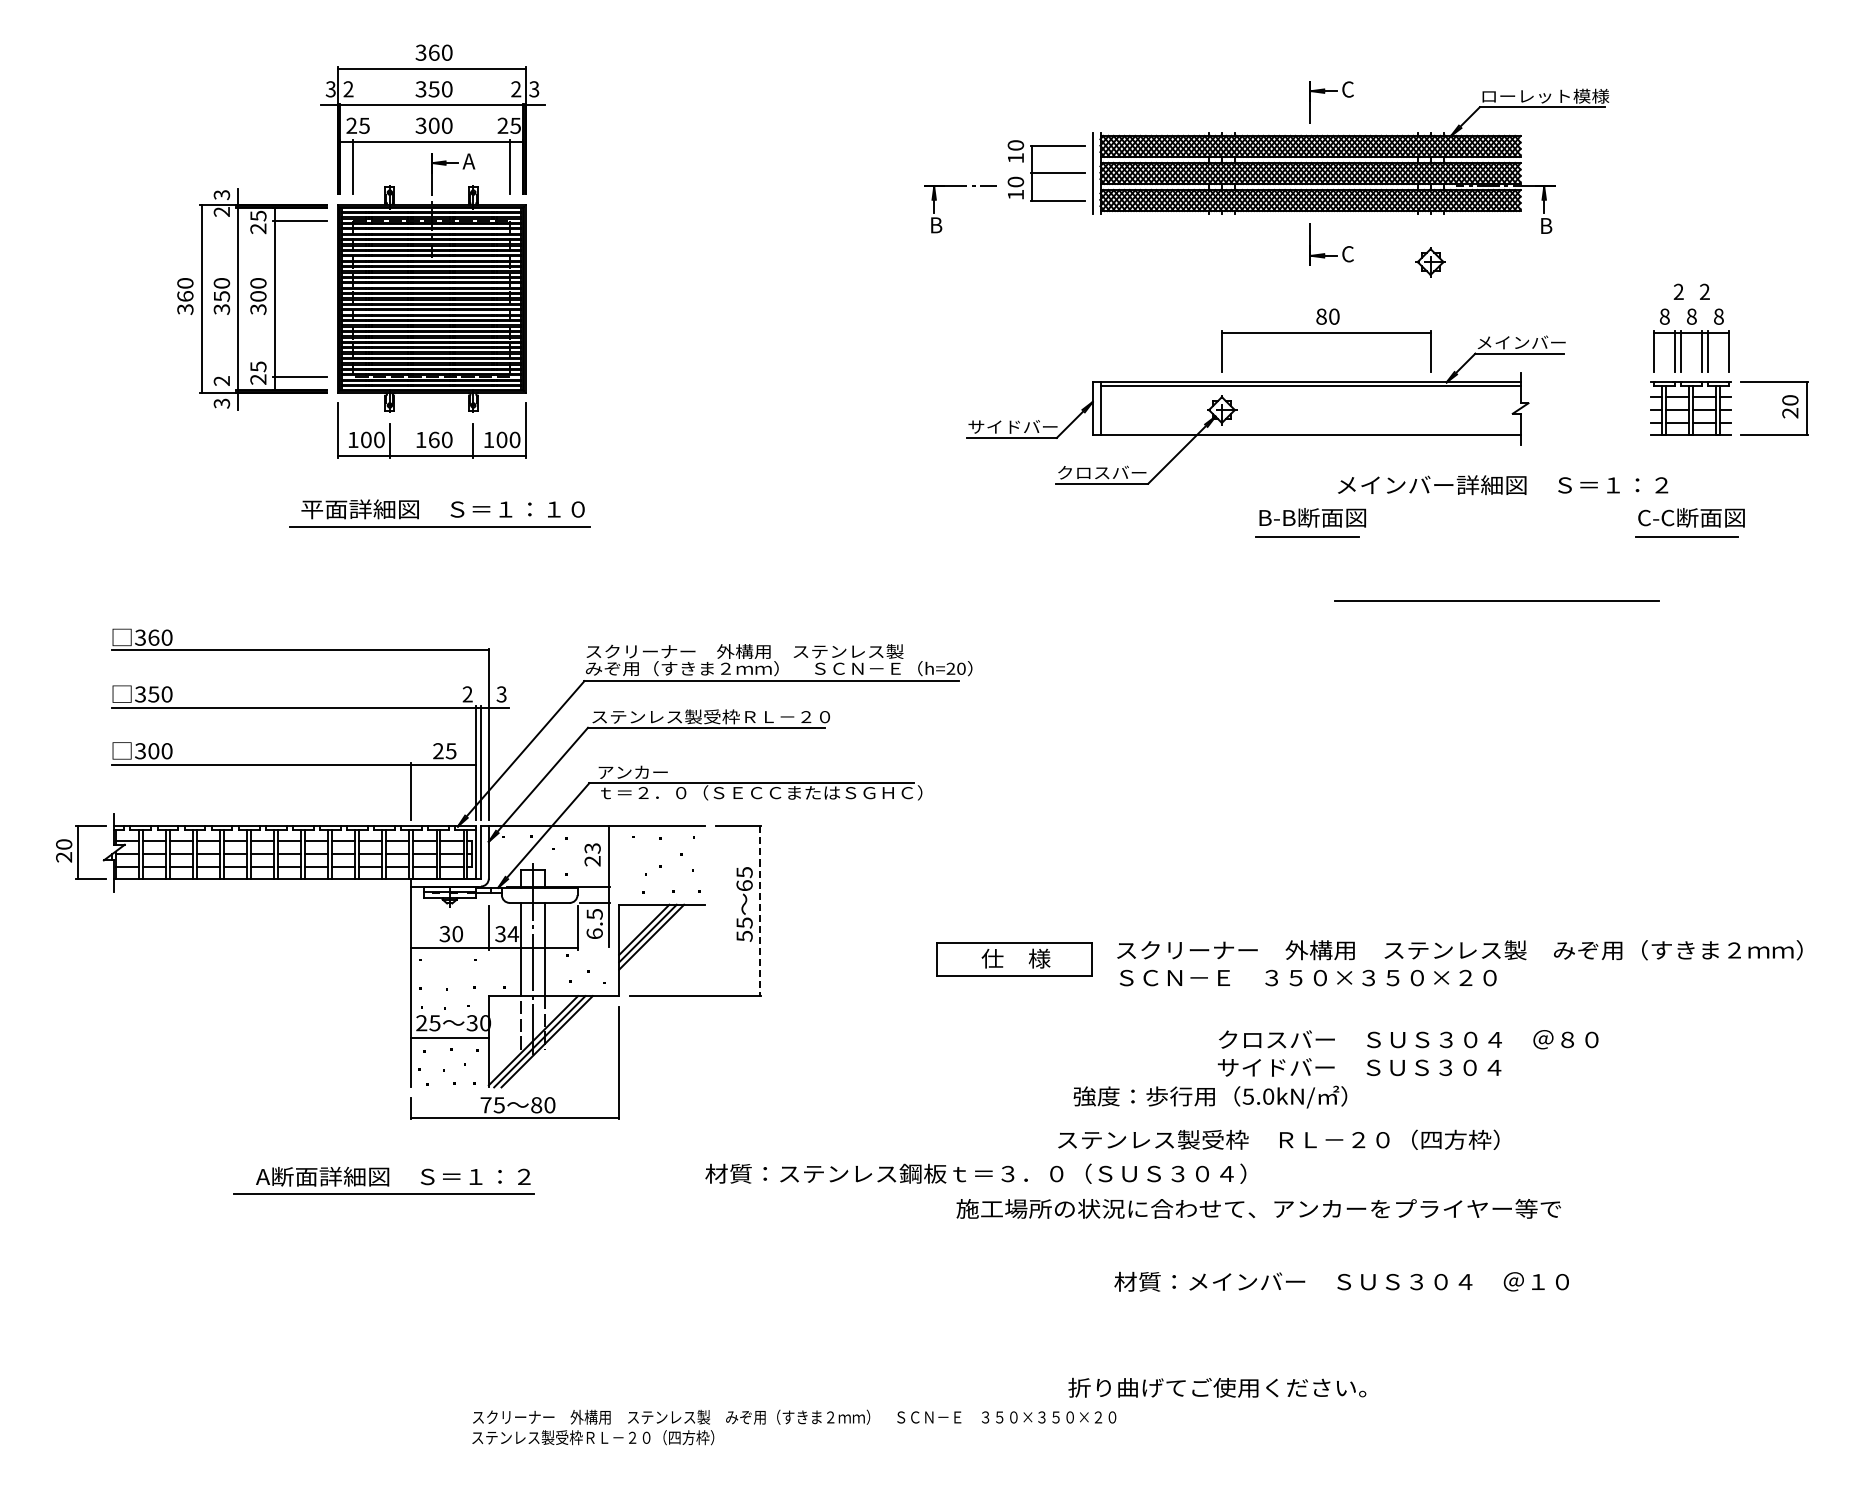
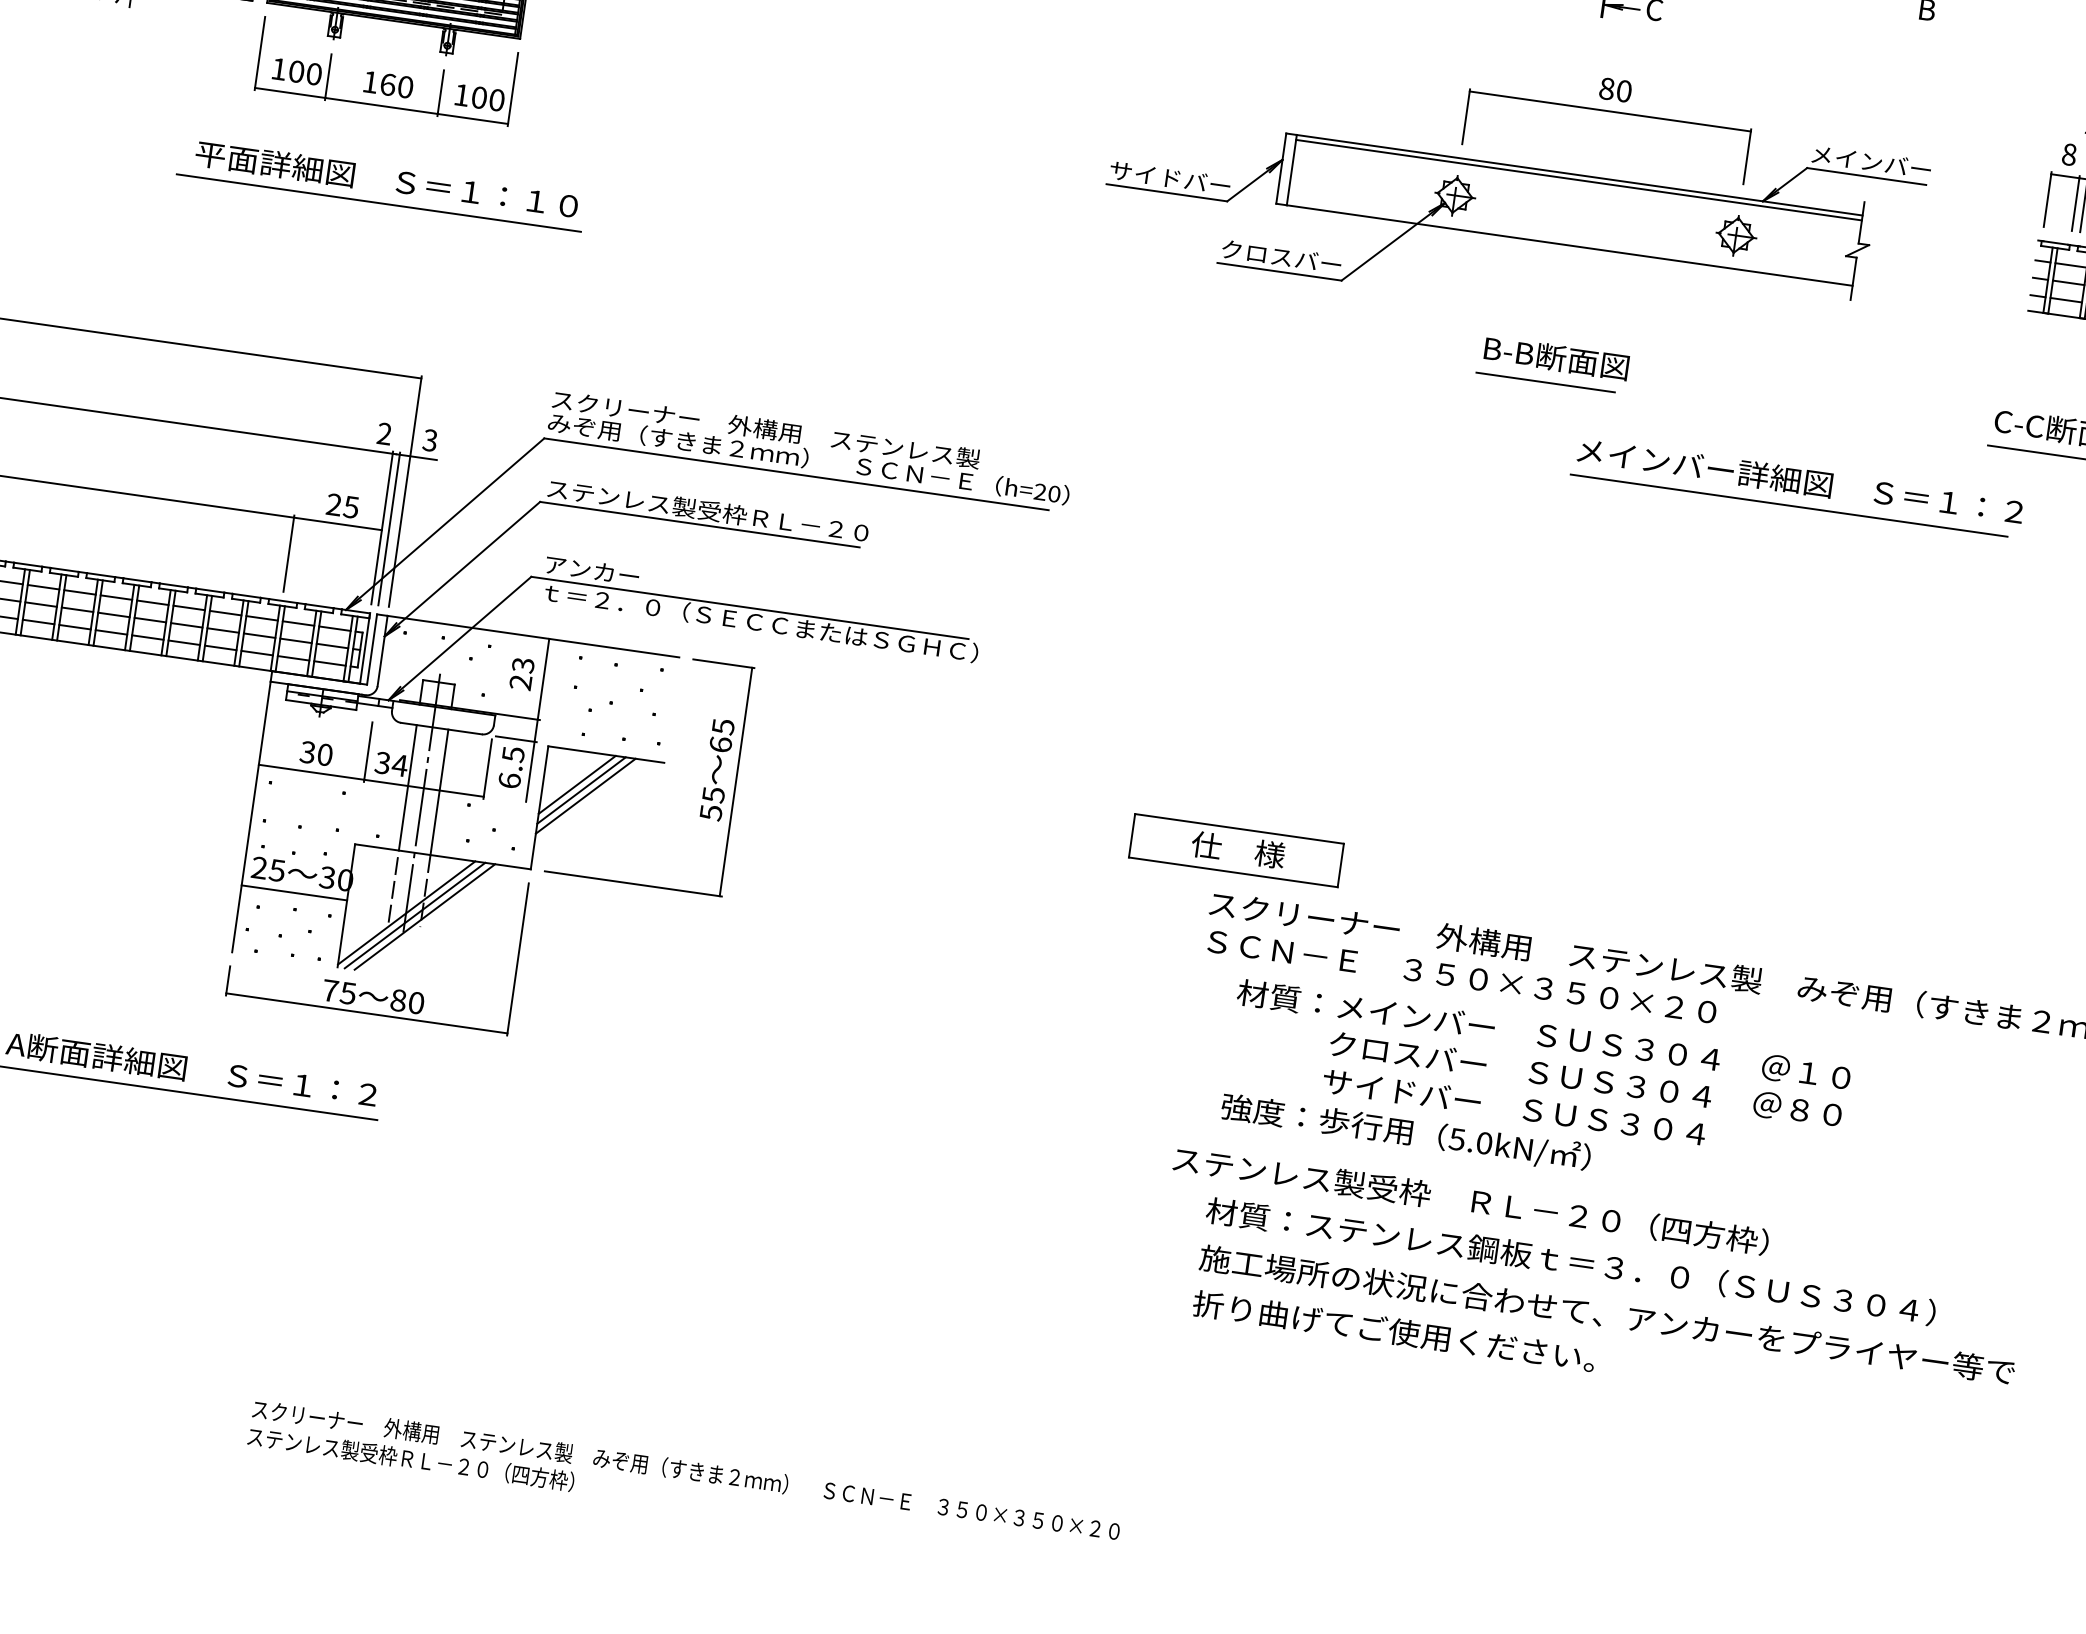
part: (1430, 262) -> (1735, 236), moved
text: (1503, 485) -> (1801, 481), moved
line: (759, 911) -> (735, 782), dashed -> solid
part: (1014, 959) -> (1236, 850), moved
text: (1210, 1096) -> (1406, 1131), moved
text: (1278, 1139) -> (1470, 1200), moved
text: (975, 1173) -> (1570, 1261), moved
text: (1258, 1208) -> (1607, 1314), moved
text: (1341, 1281) -> (1543, 1034), moved
text: (1217, 1387) -> (1394, 1330), moved

